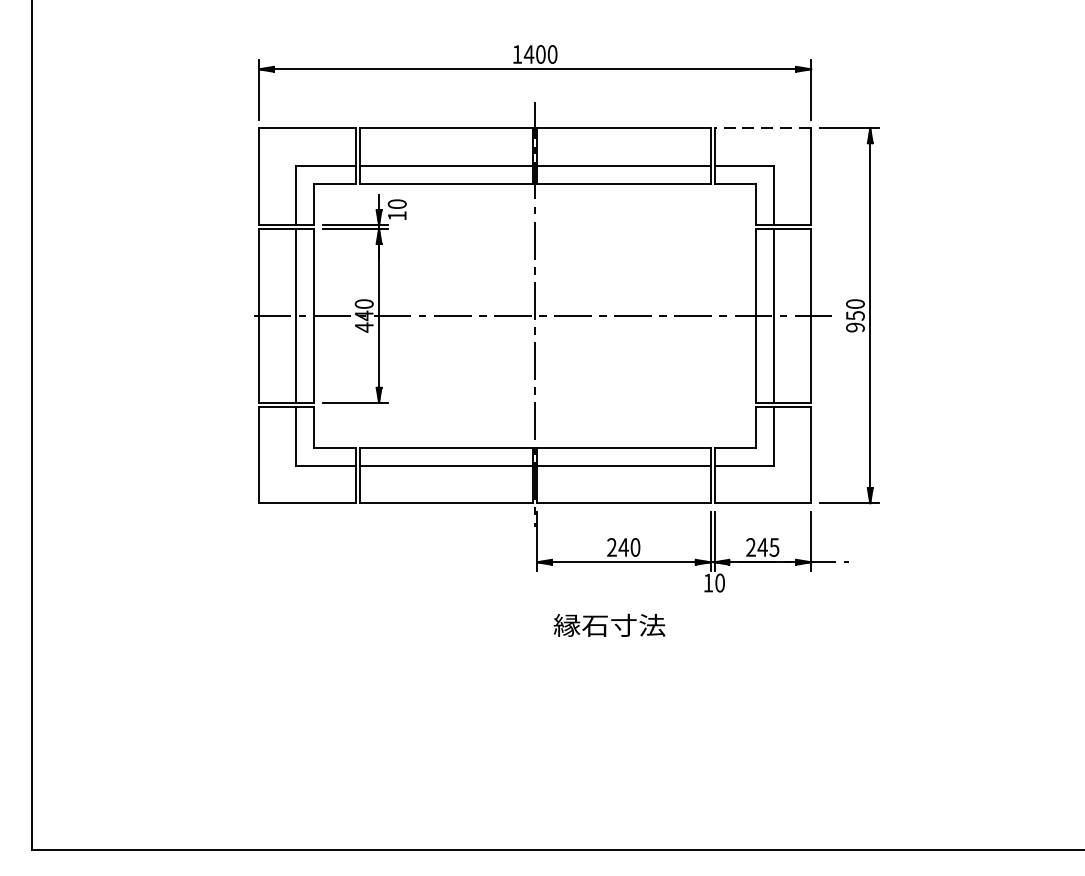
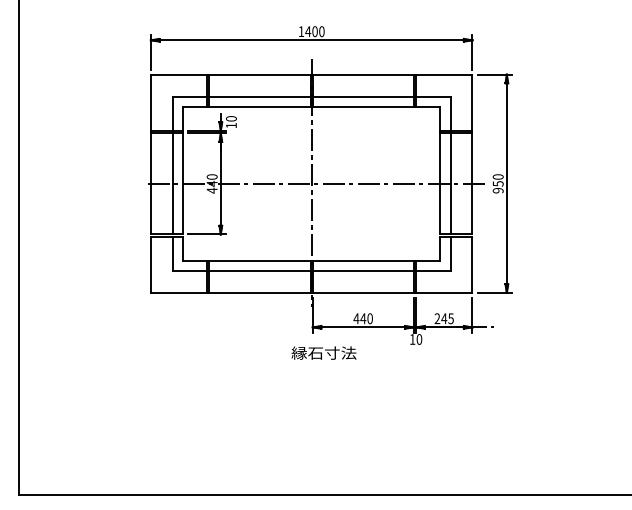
line: (761, 128) -> (443, 74), dashed -> solid
text: (612, 547) -> (356, 318), 240 -> 440
text: (608, 624) -> (323, 352), moved

